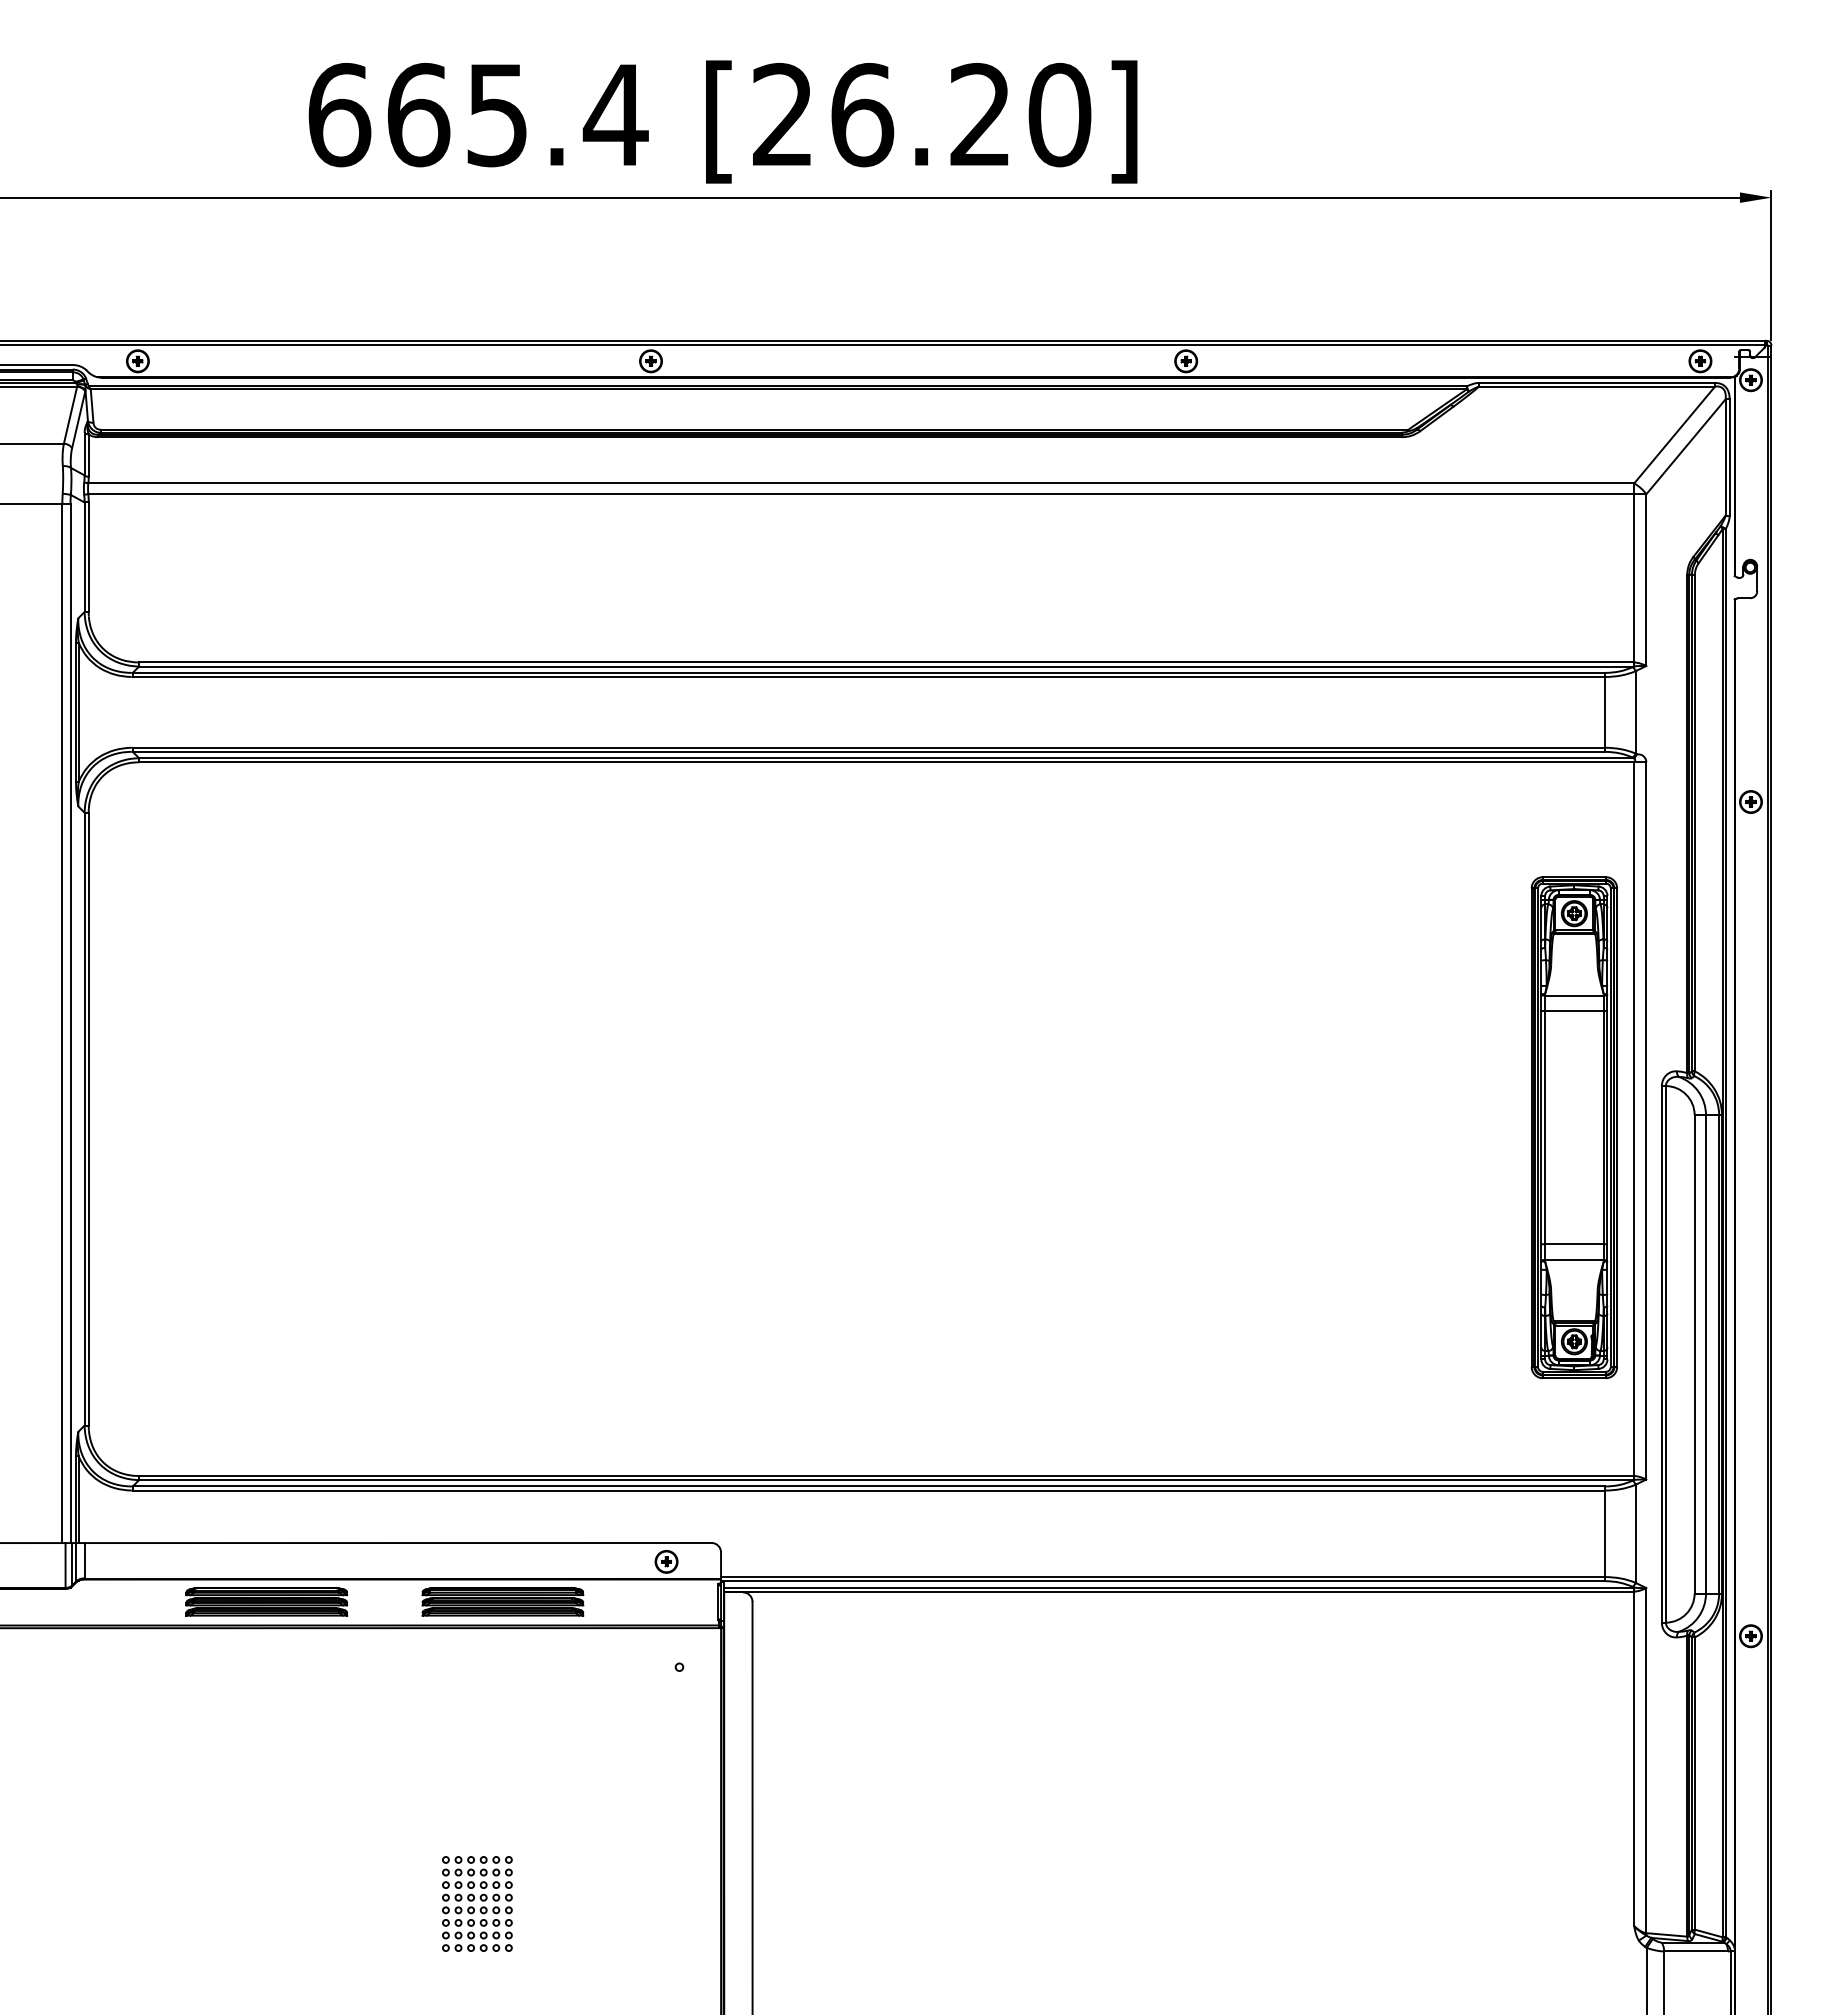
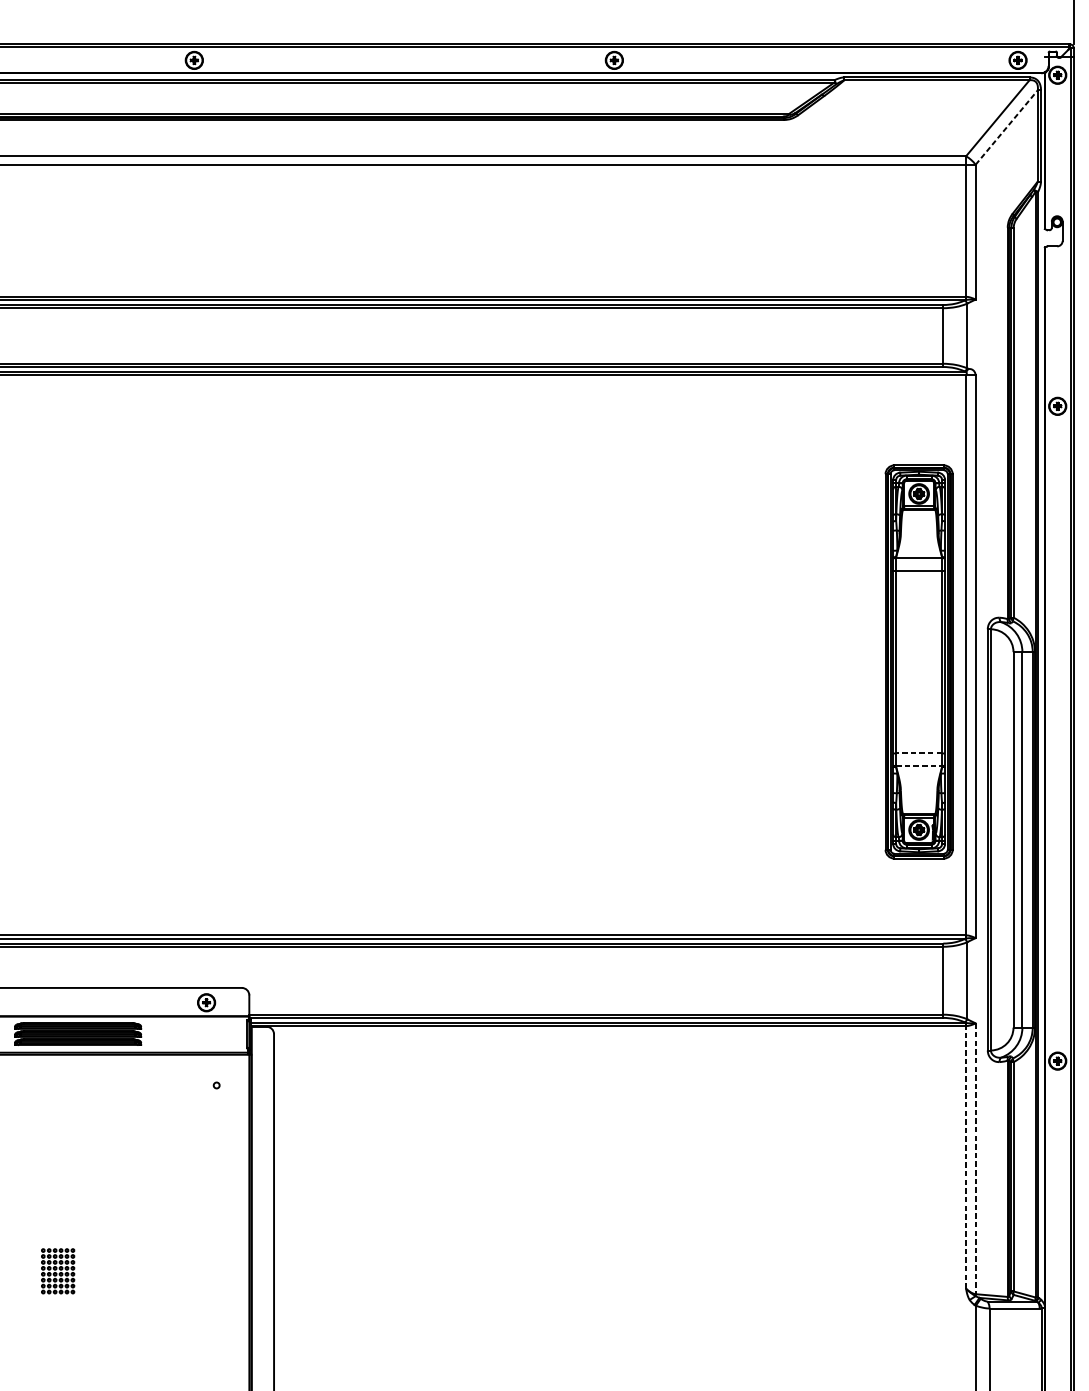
line: (1686, 446) -> (1007, 127), solid -> dashed
line: (1573, 1244) -> (918, 753), solid -> dashed
line: (1574, 1260) -> (919, 766), solid -> dashed
line: (1634, 1758) -> (966, 1157), solid -> dashed
line: (1646, 1760) -> (975, 1158), solid -> dashed
part: (477, 1903) -> (58, 1270), size x0.6

